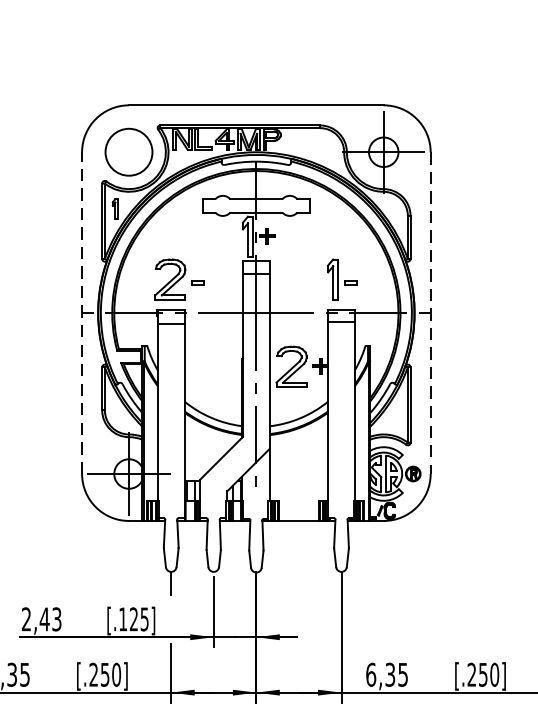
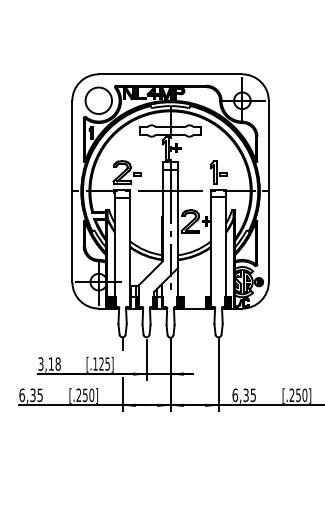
line: (82, 313) -> (72, 191), dashed -> solid
line: (430, 313) -> (268, 191), dashed -> solid
text: (41, 618) -> (49, 363), 2,43 -> 3,18

